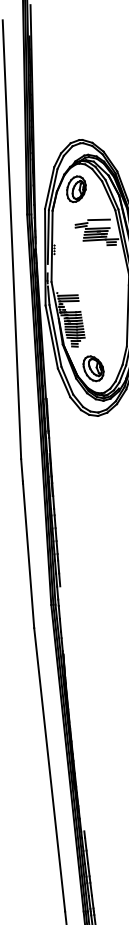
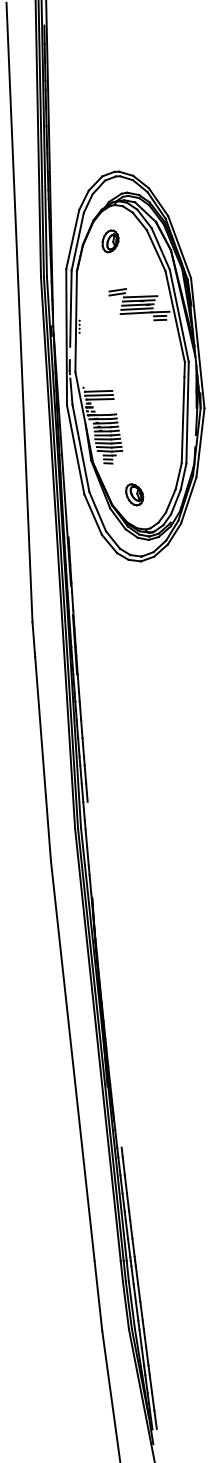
part: (76, 189) -> (110, 241), size x0.6
line: (99, 219) -> (142, 284), removed
part: (93, 368) -> (134, 494), size x0.6

